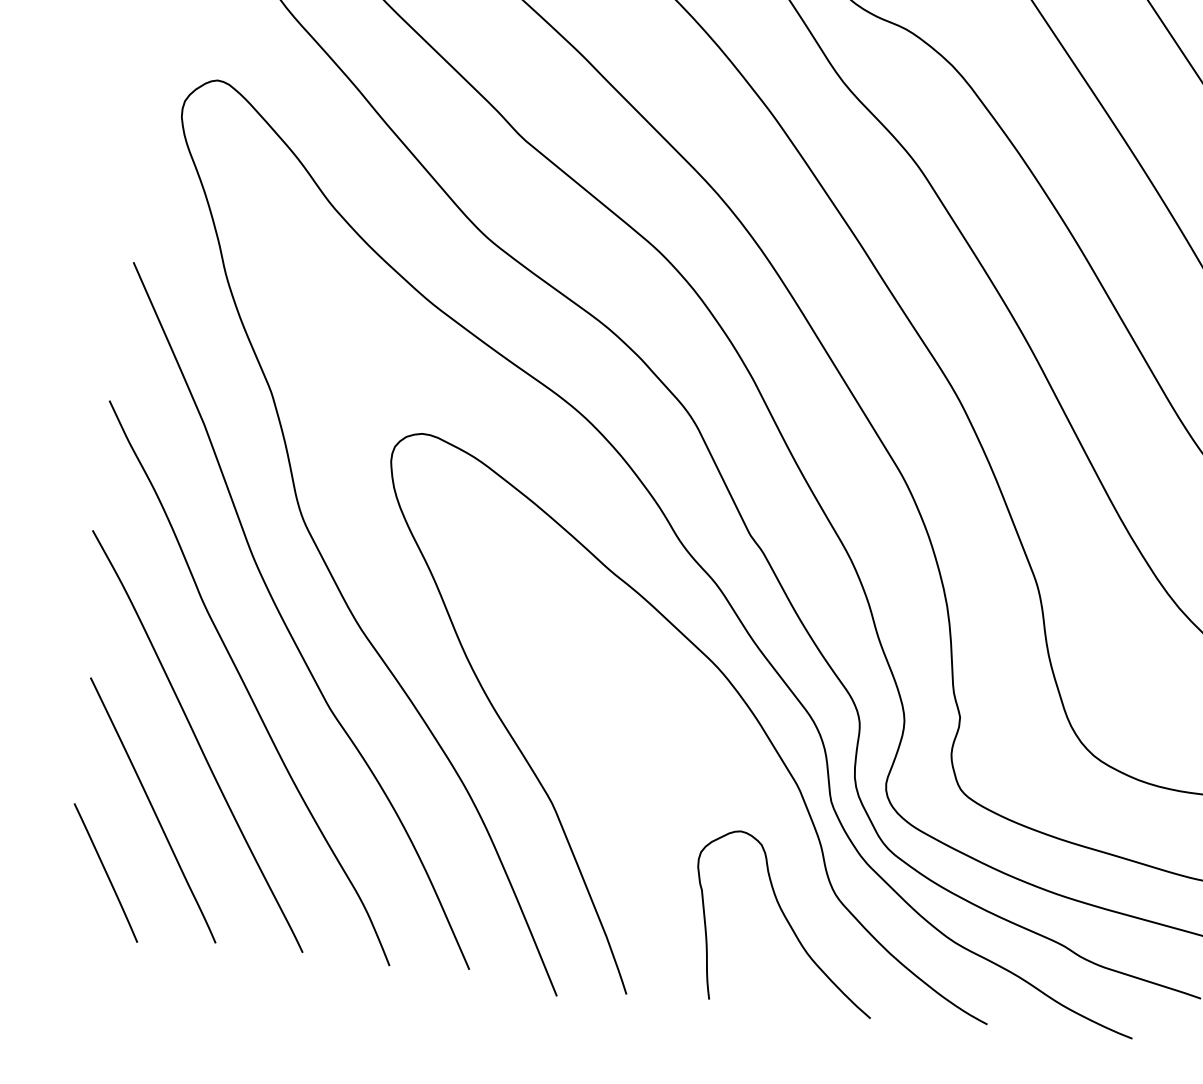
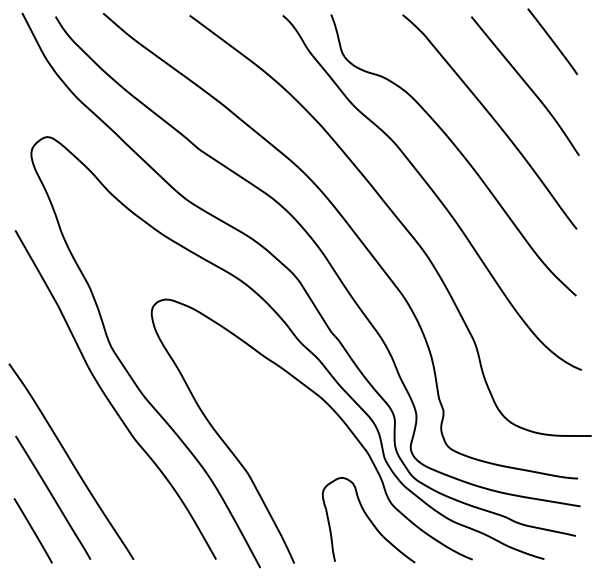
curve: (246, 684) -> (92, 431), removed

